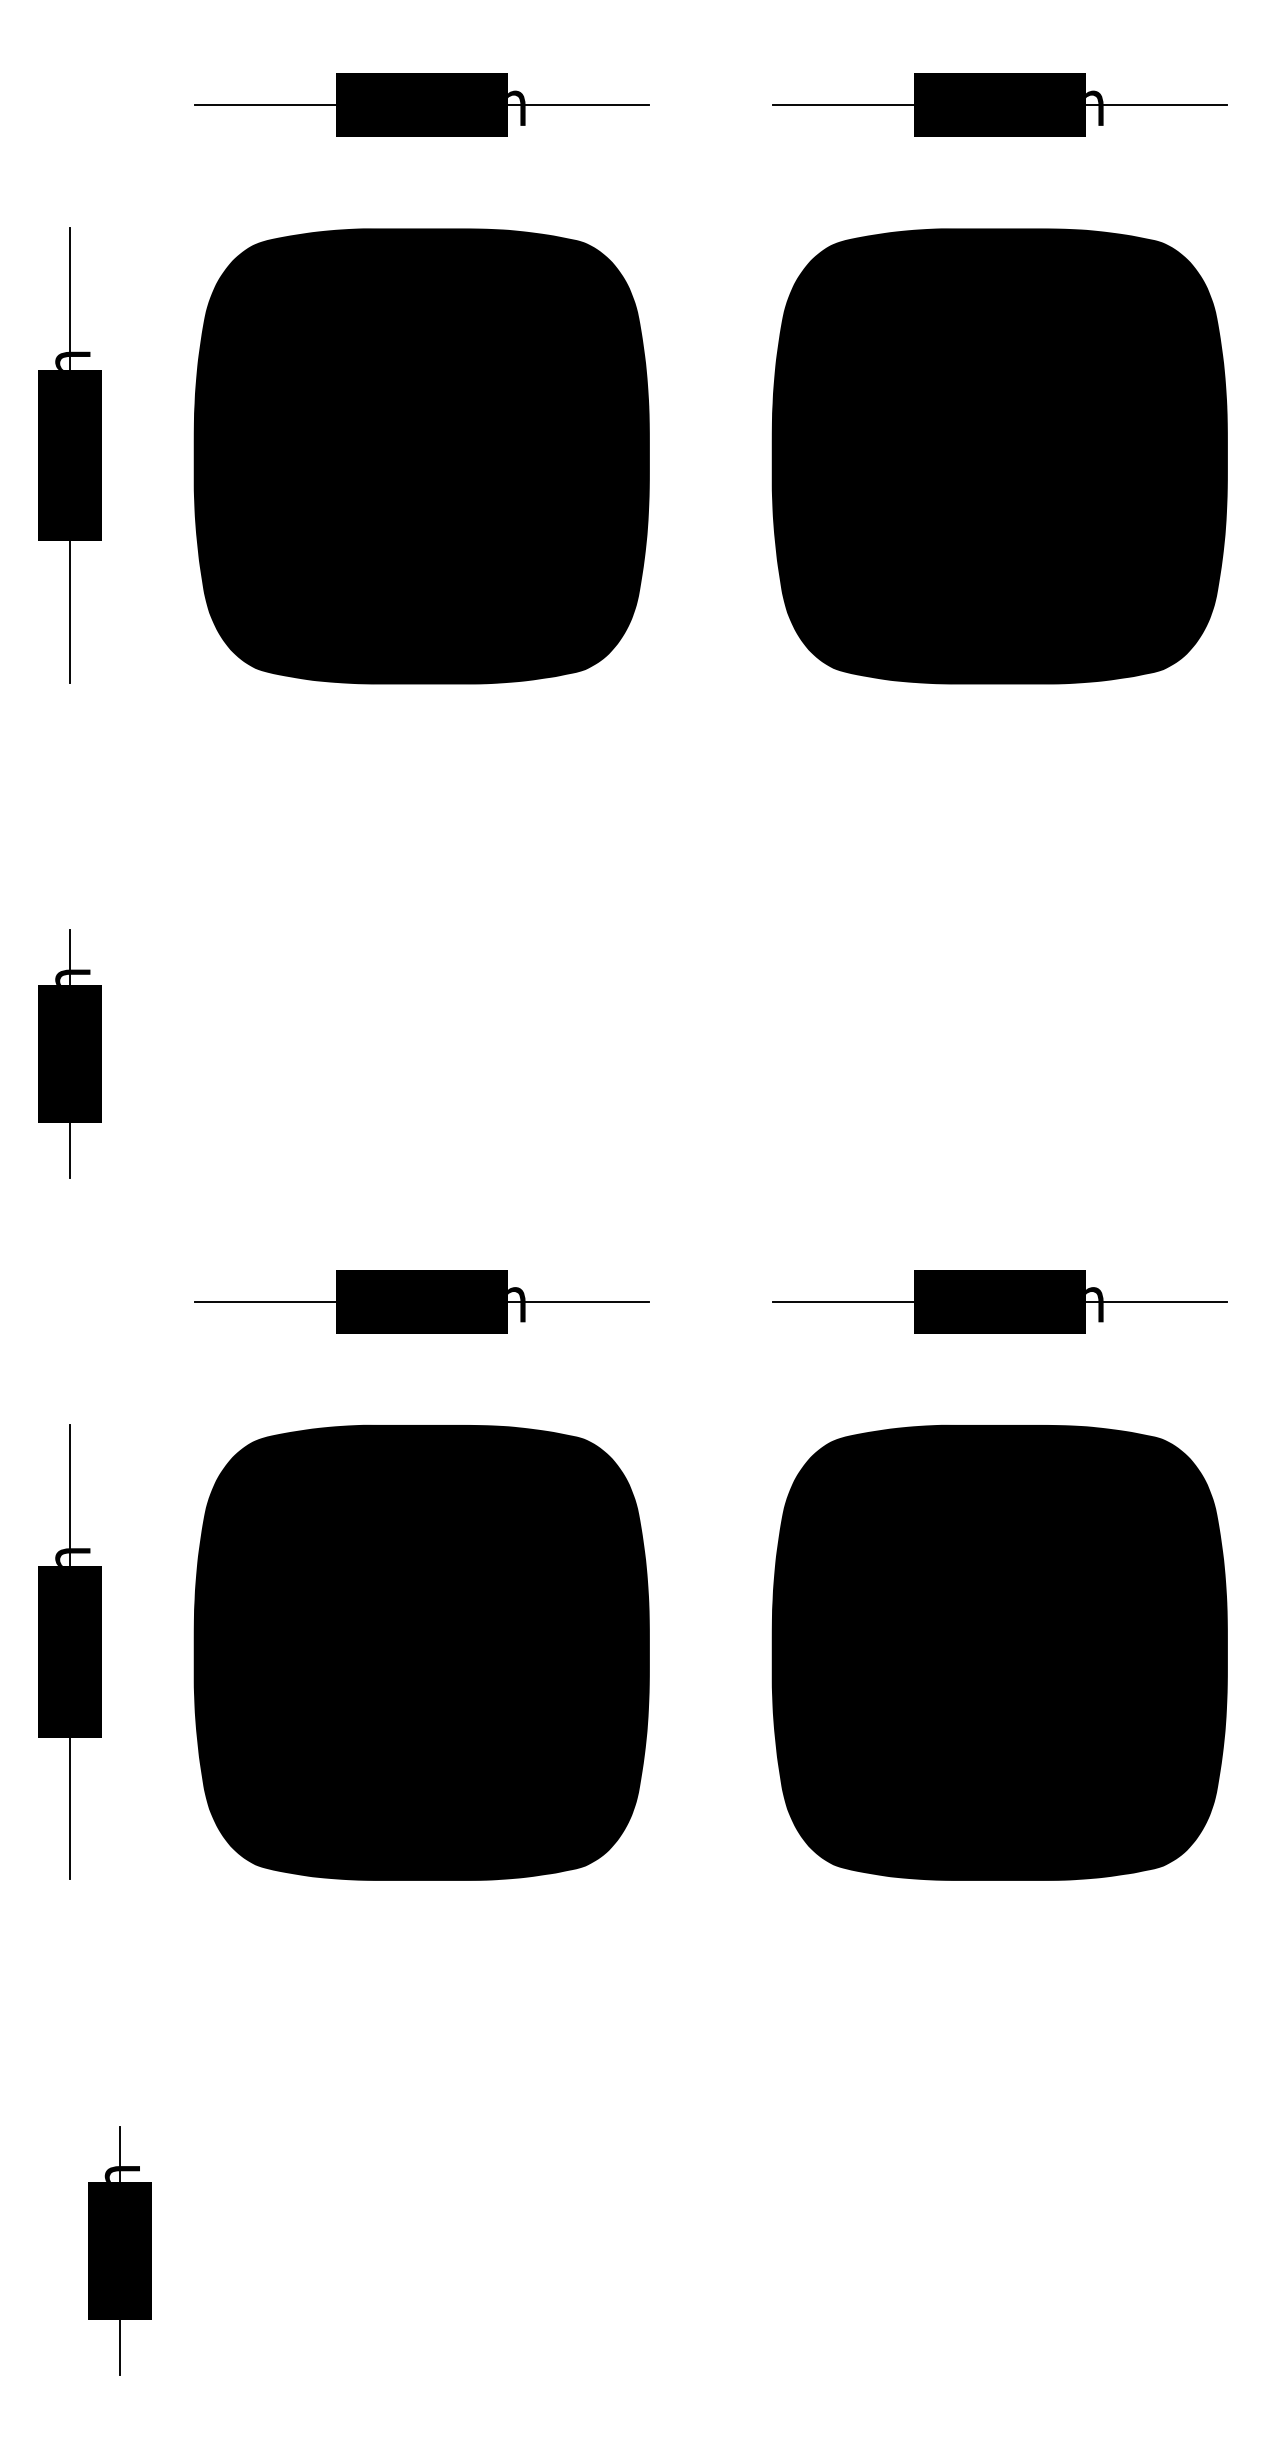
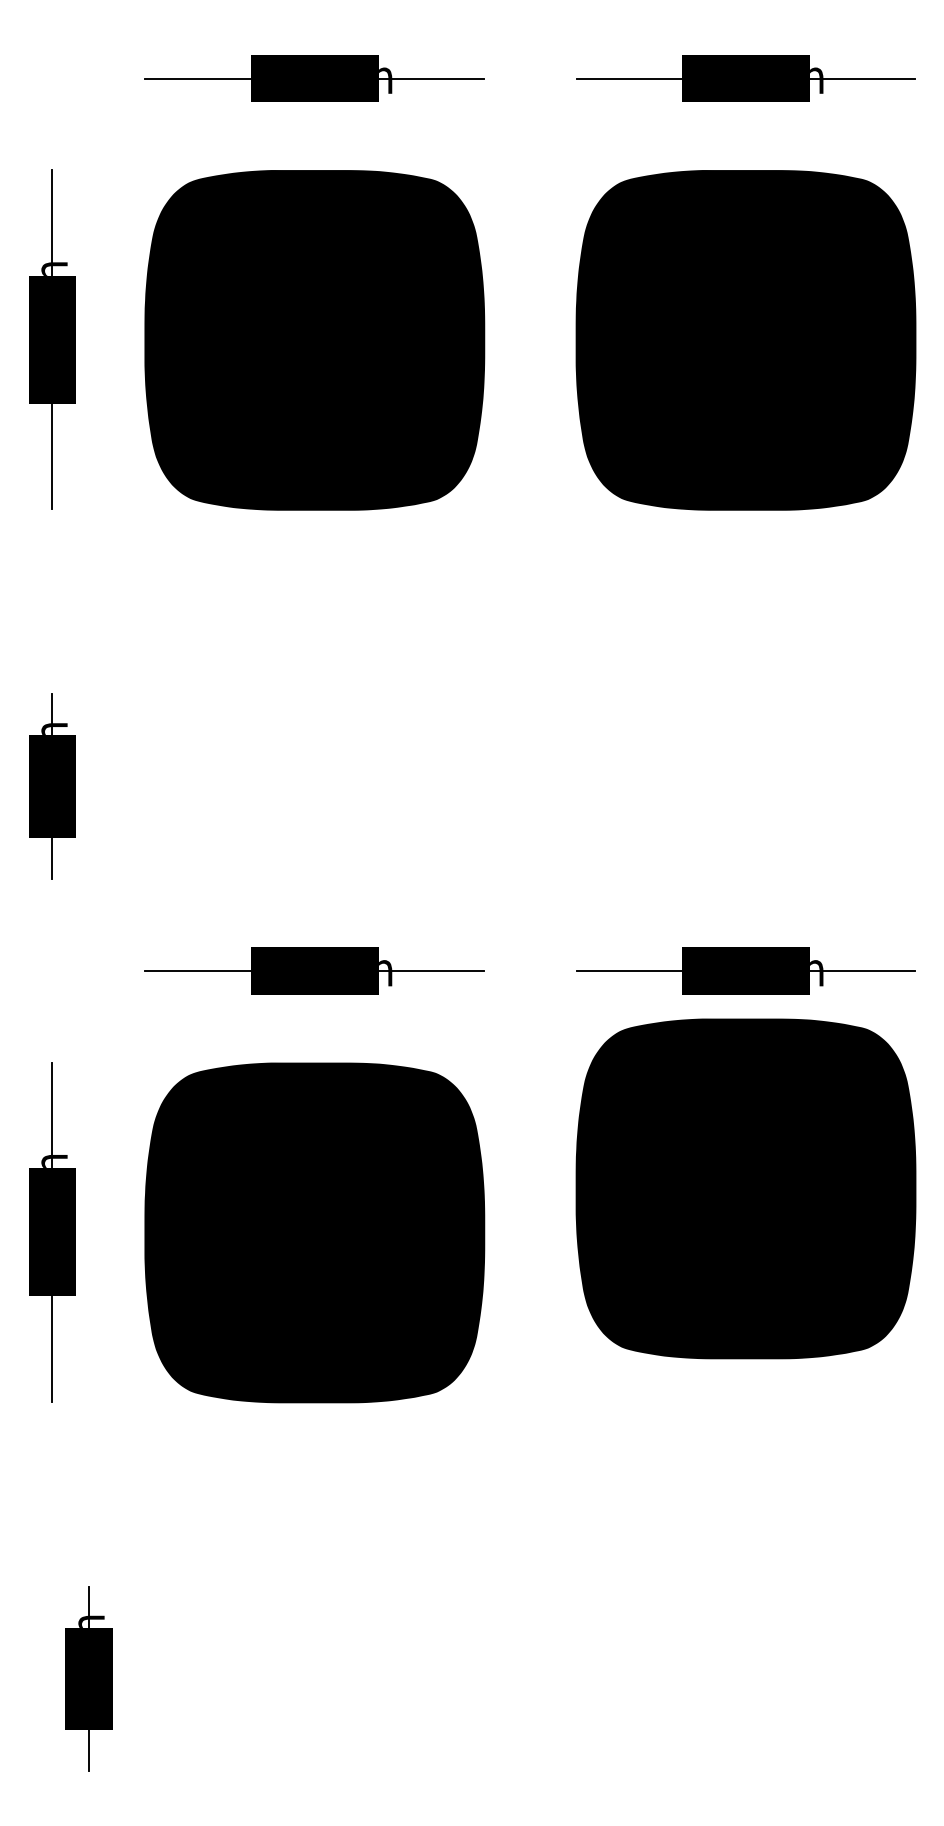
part: (999, 1652) -> (745, 1188), moved

